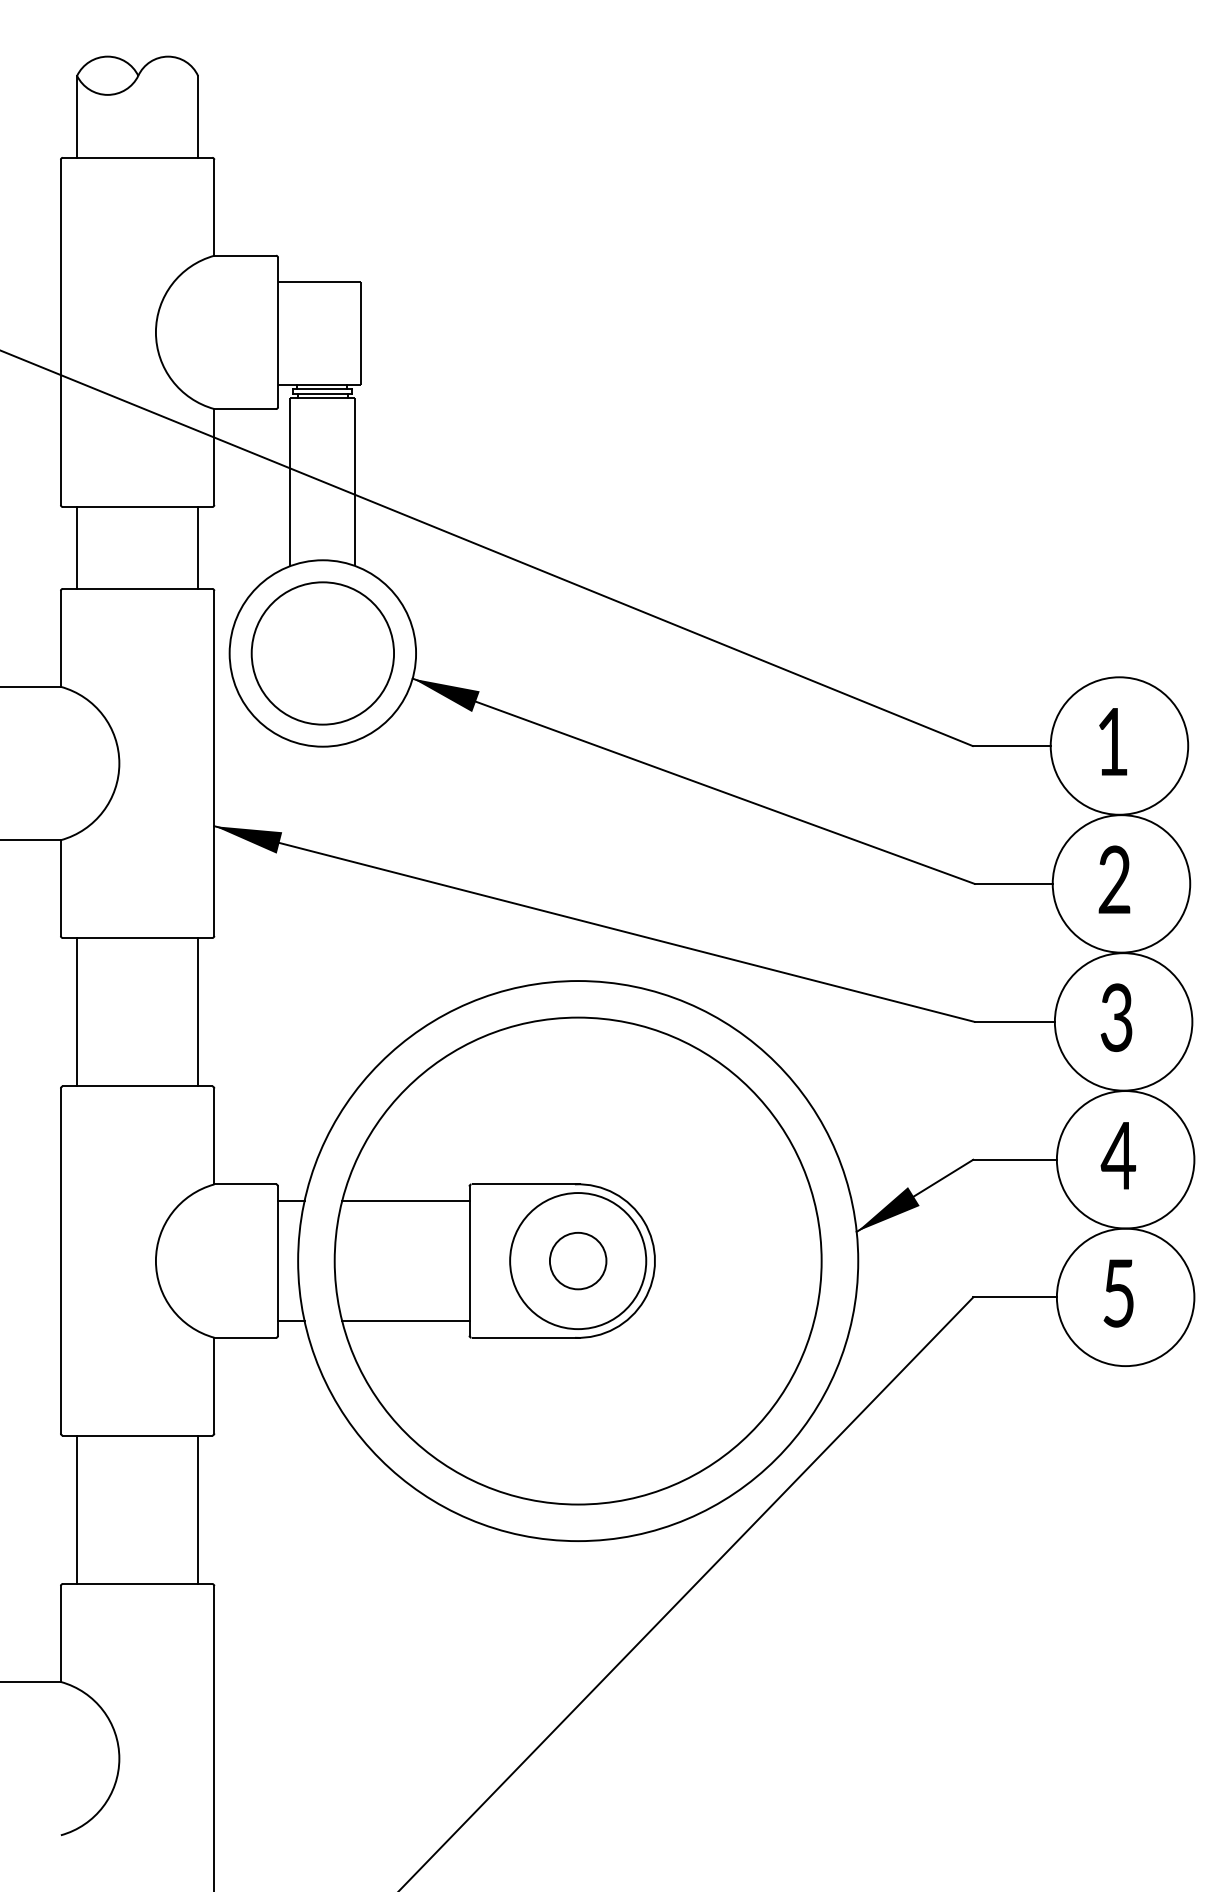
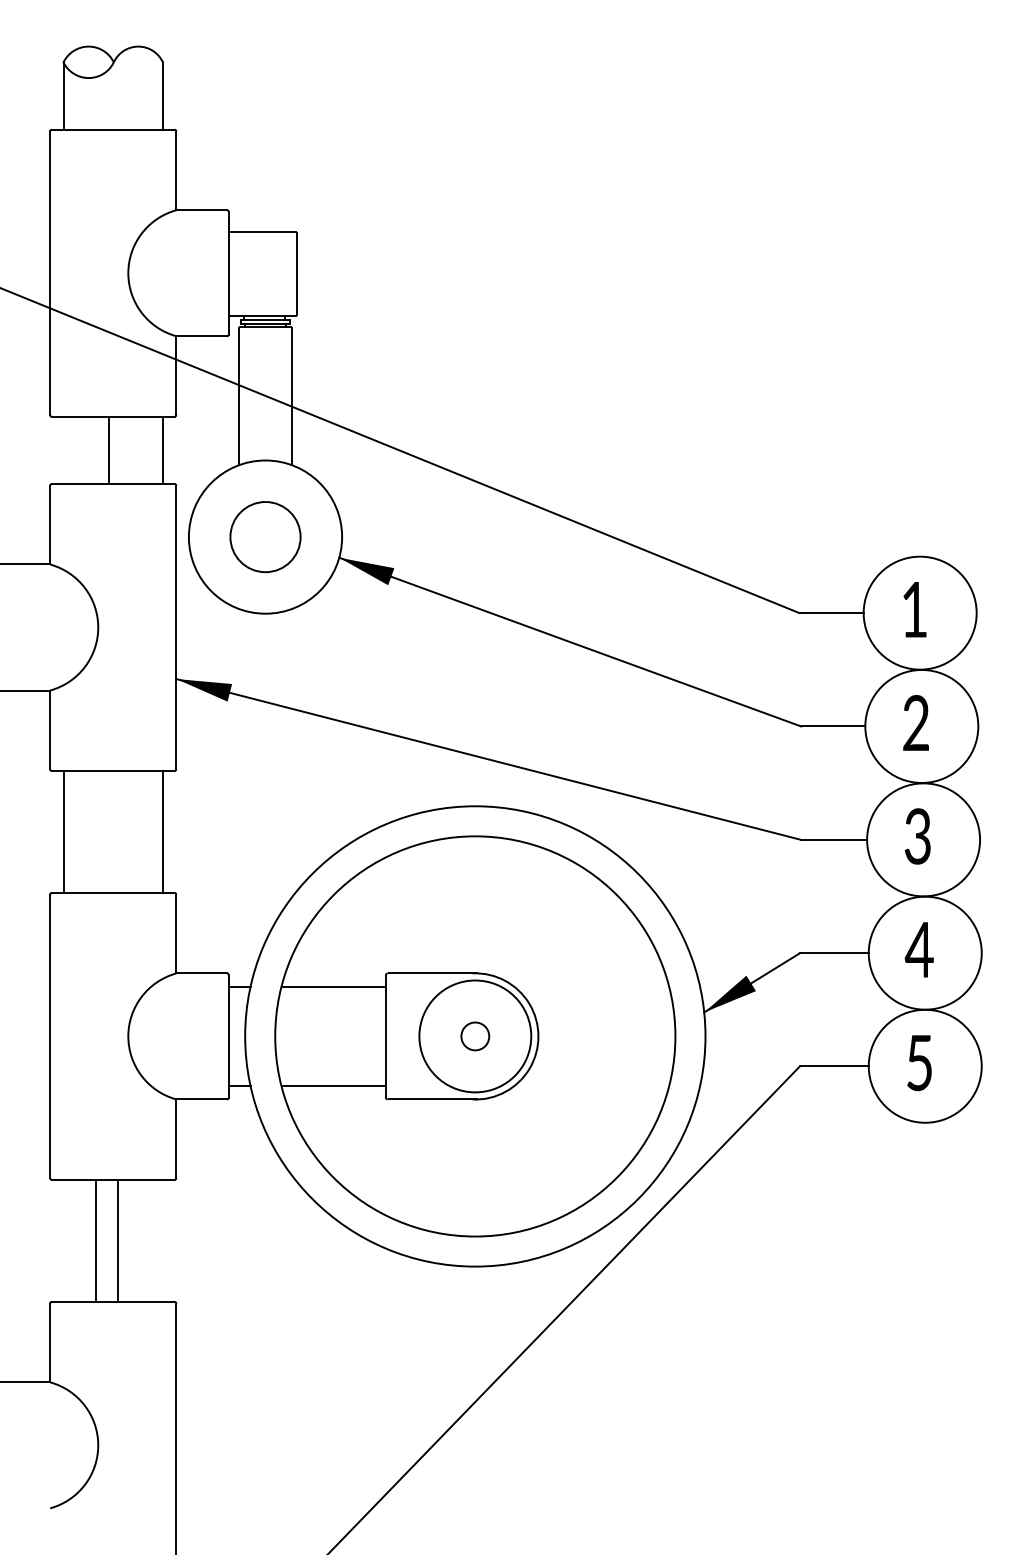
line: (77, 548) -> (108, 450), moved
circle: (322, 652) -> (265, 536), size x0.6
circle: (578, 1261) -> (475, 1036), size x0.6
line: (77, 1509) -> (95, 1240), moved
line: (197, 1509) -> (117, 1240), moved

